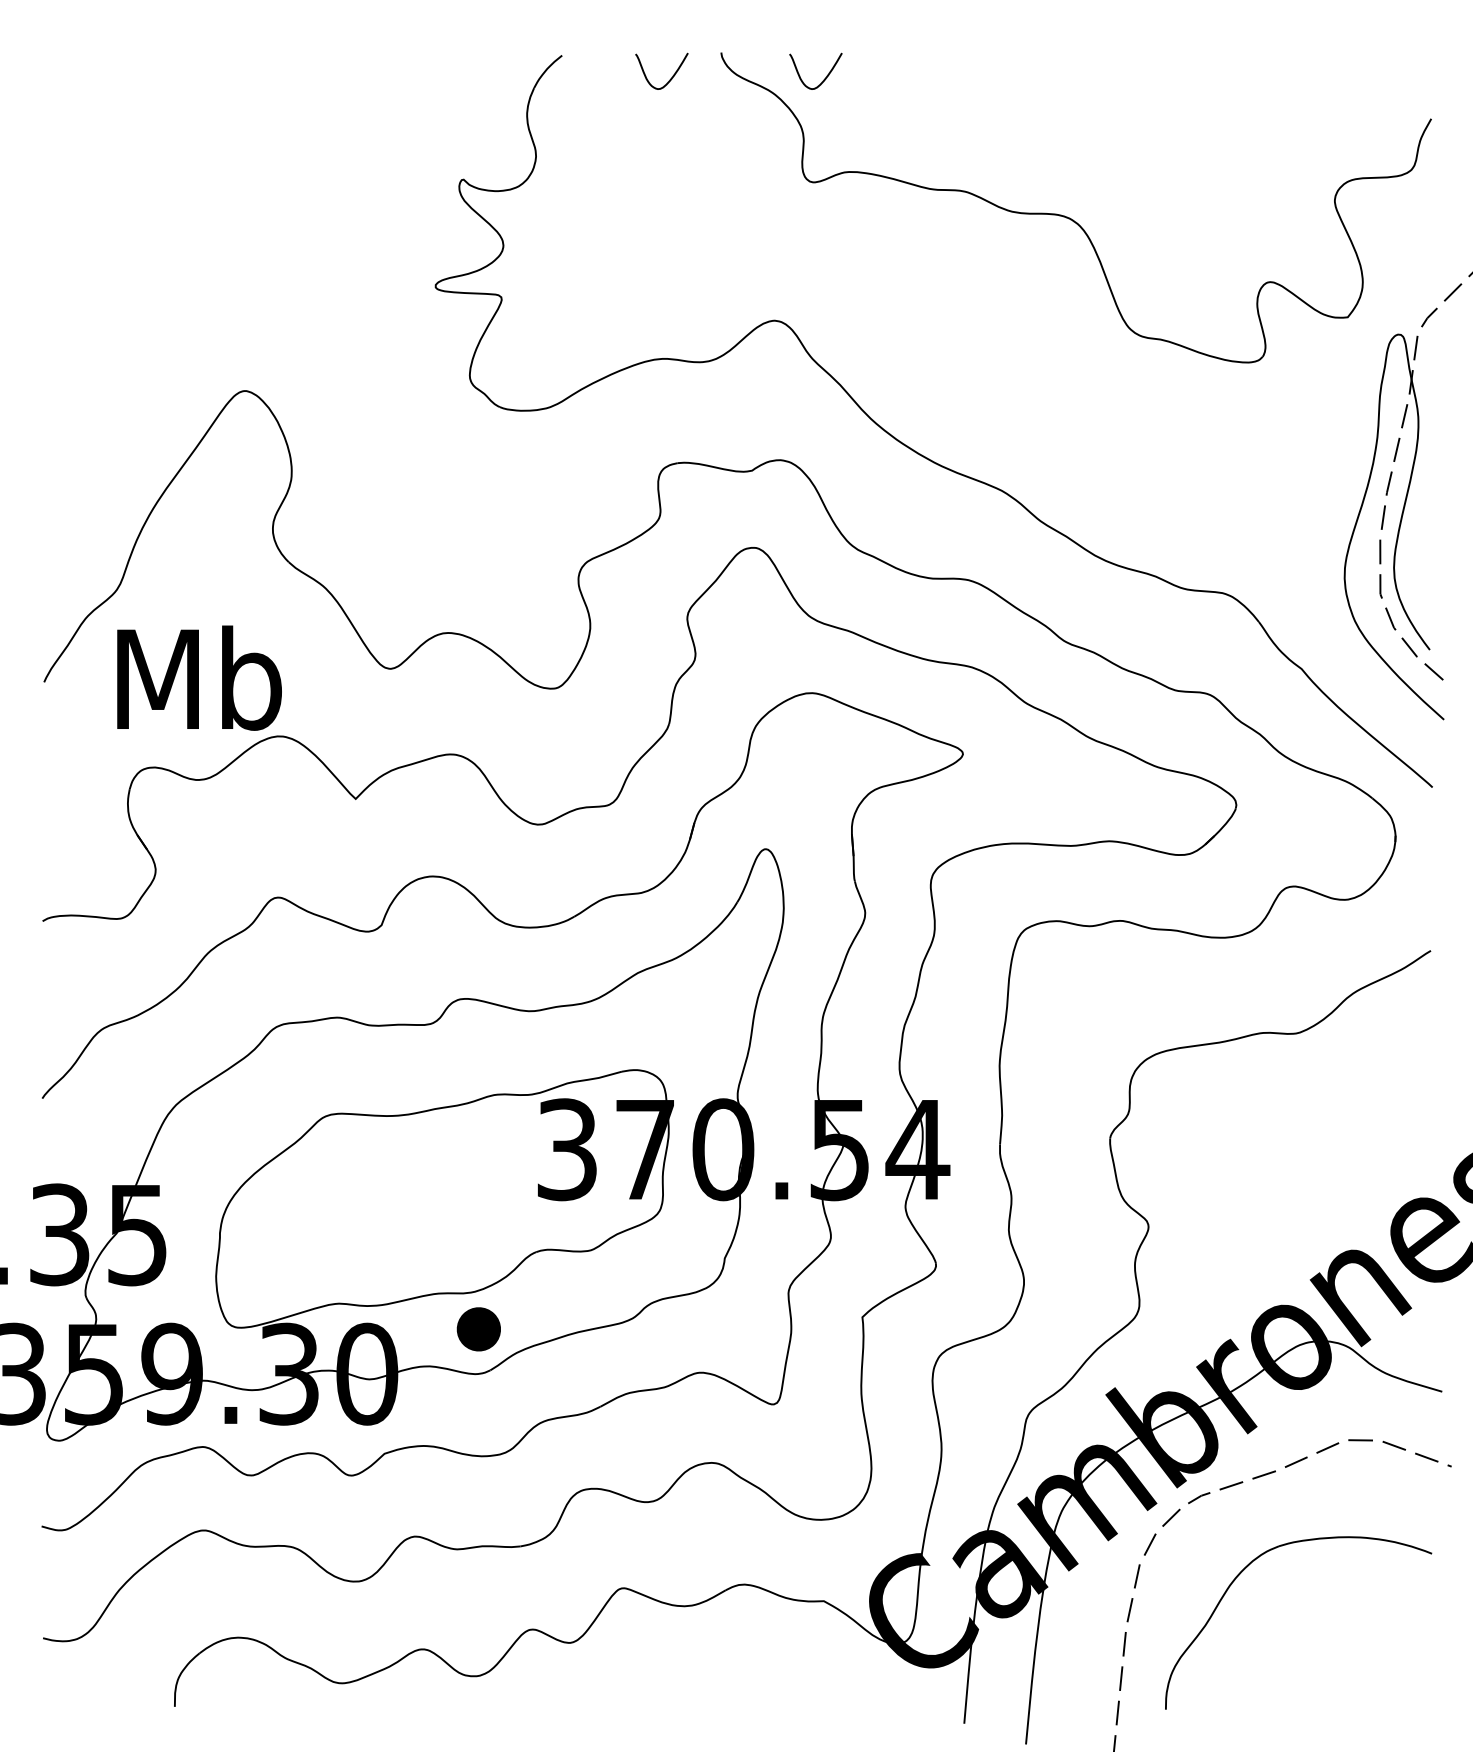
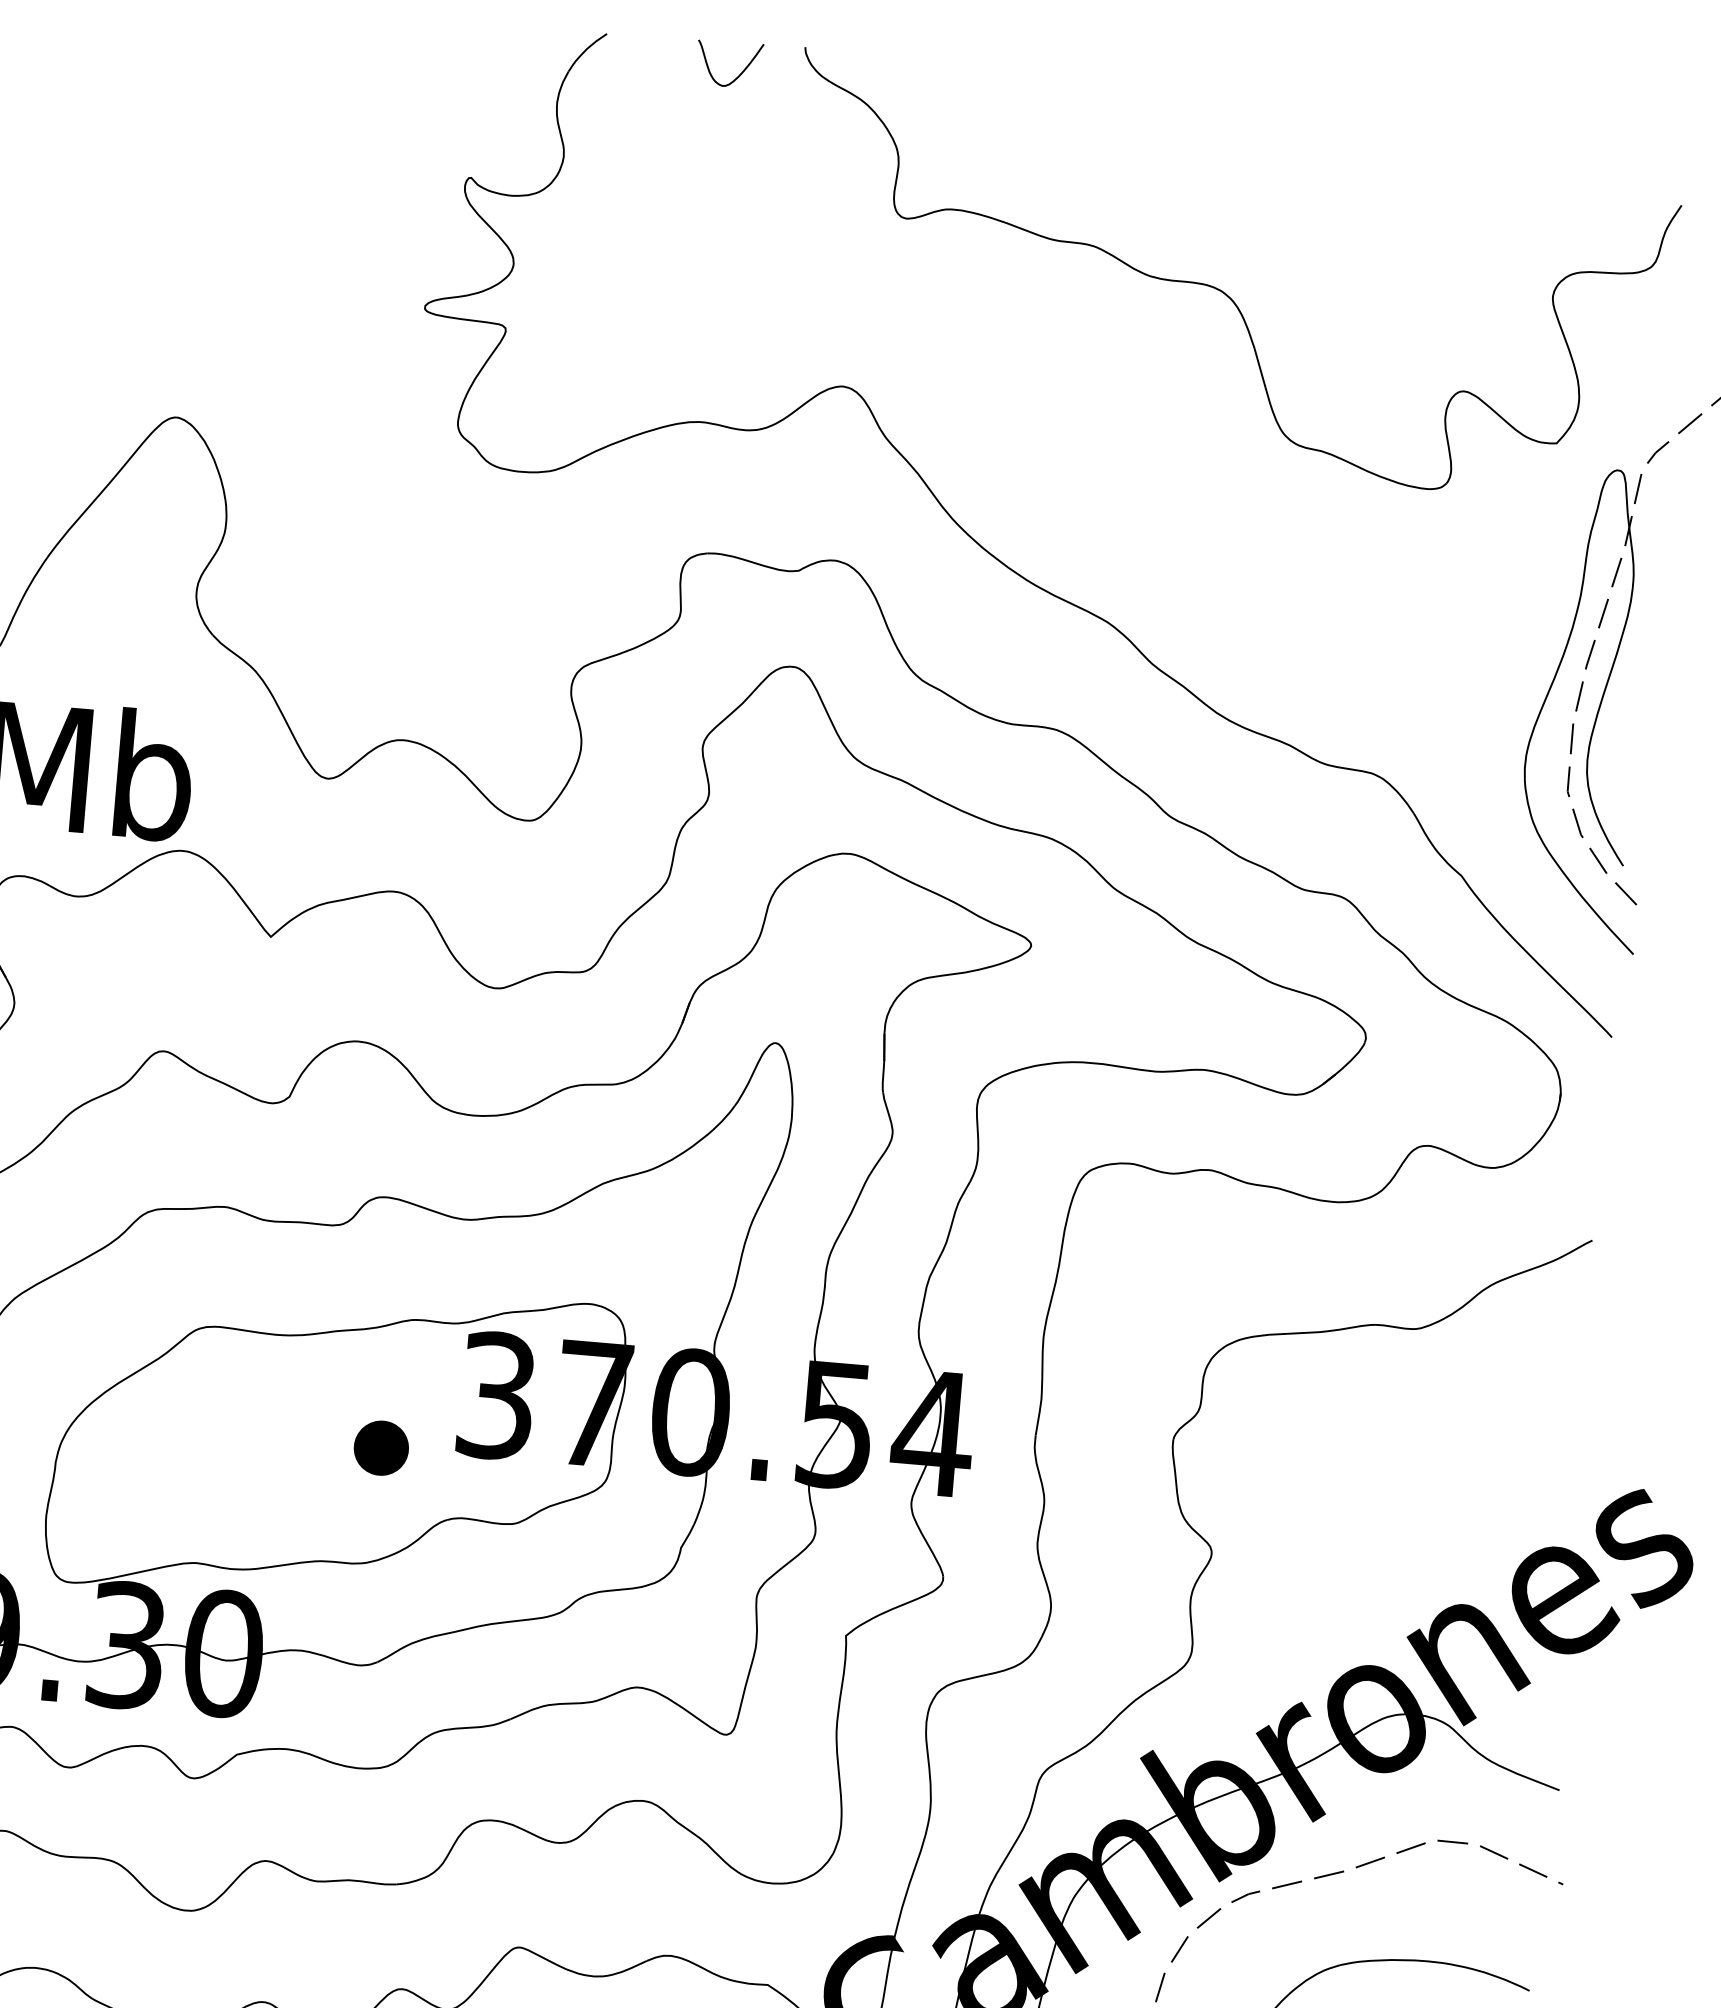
curve: (824, 78) -> (930, 90), removed
part: (478, 1329) -> (380, 1448), moved

